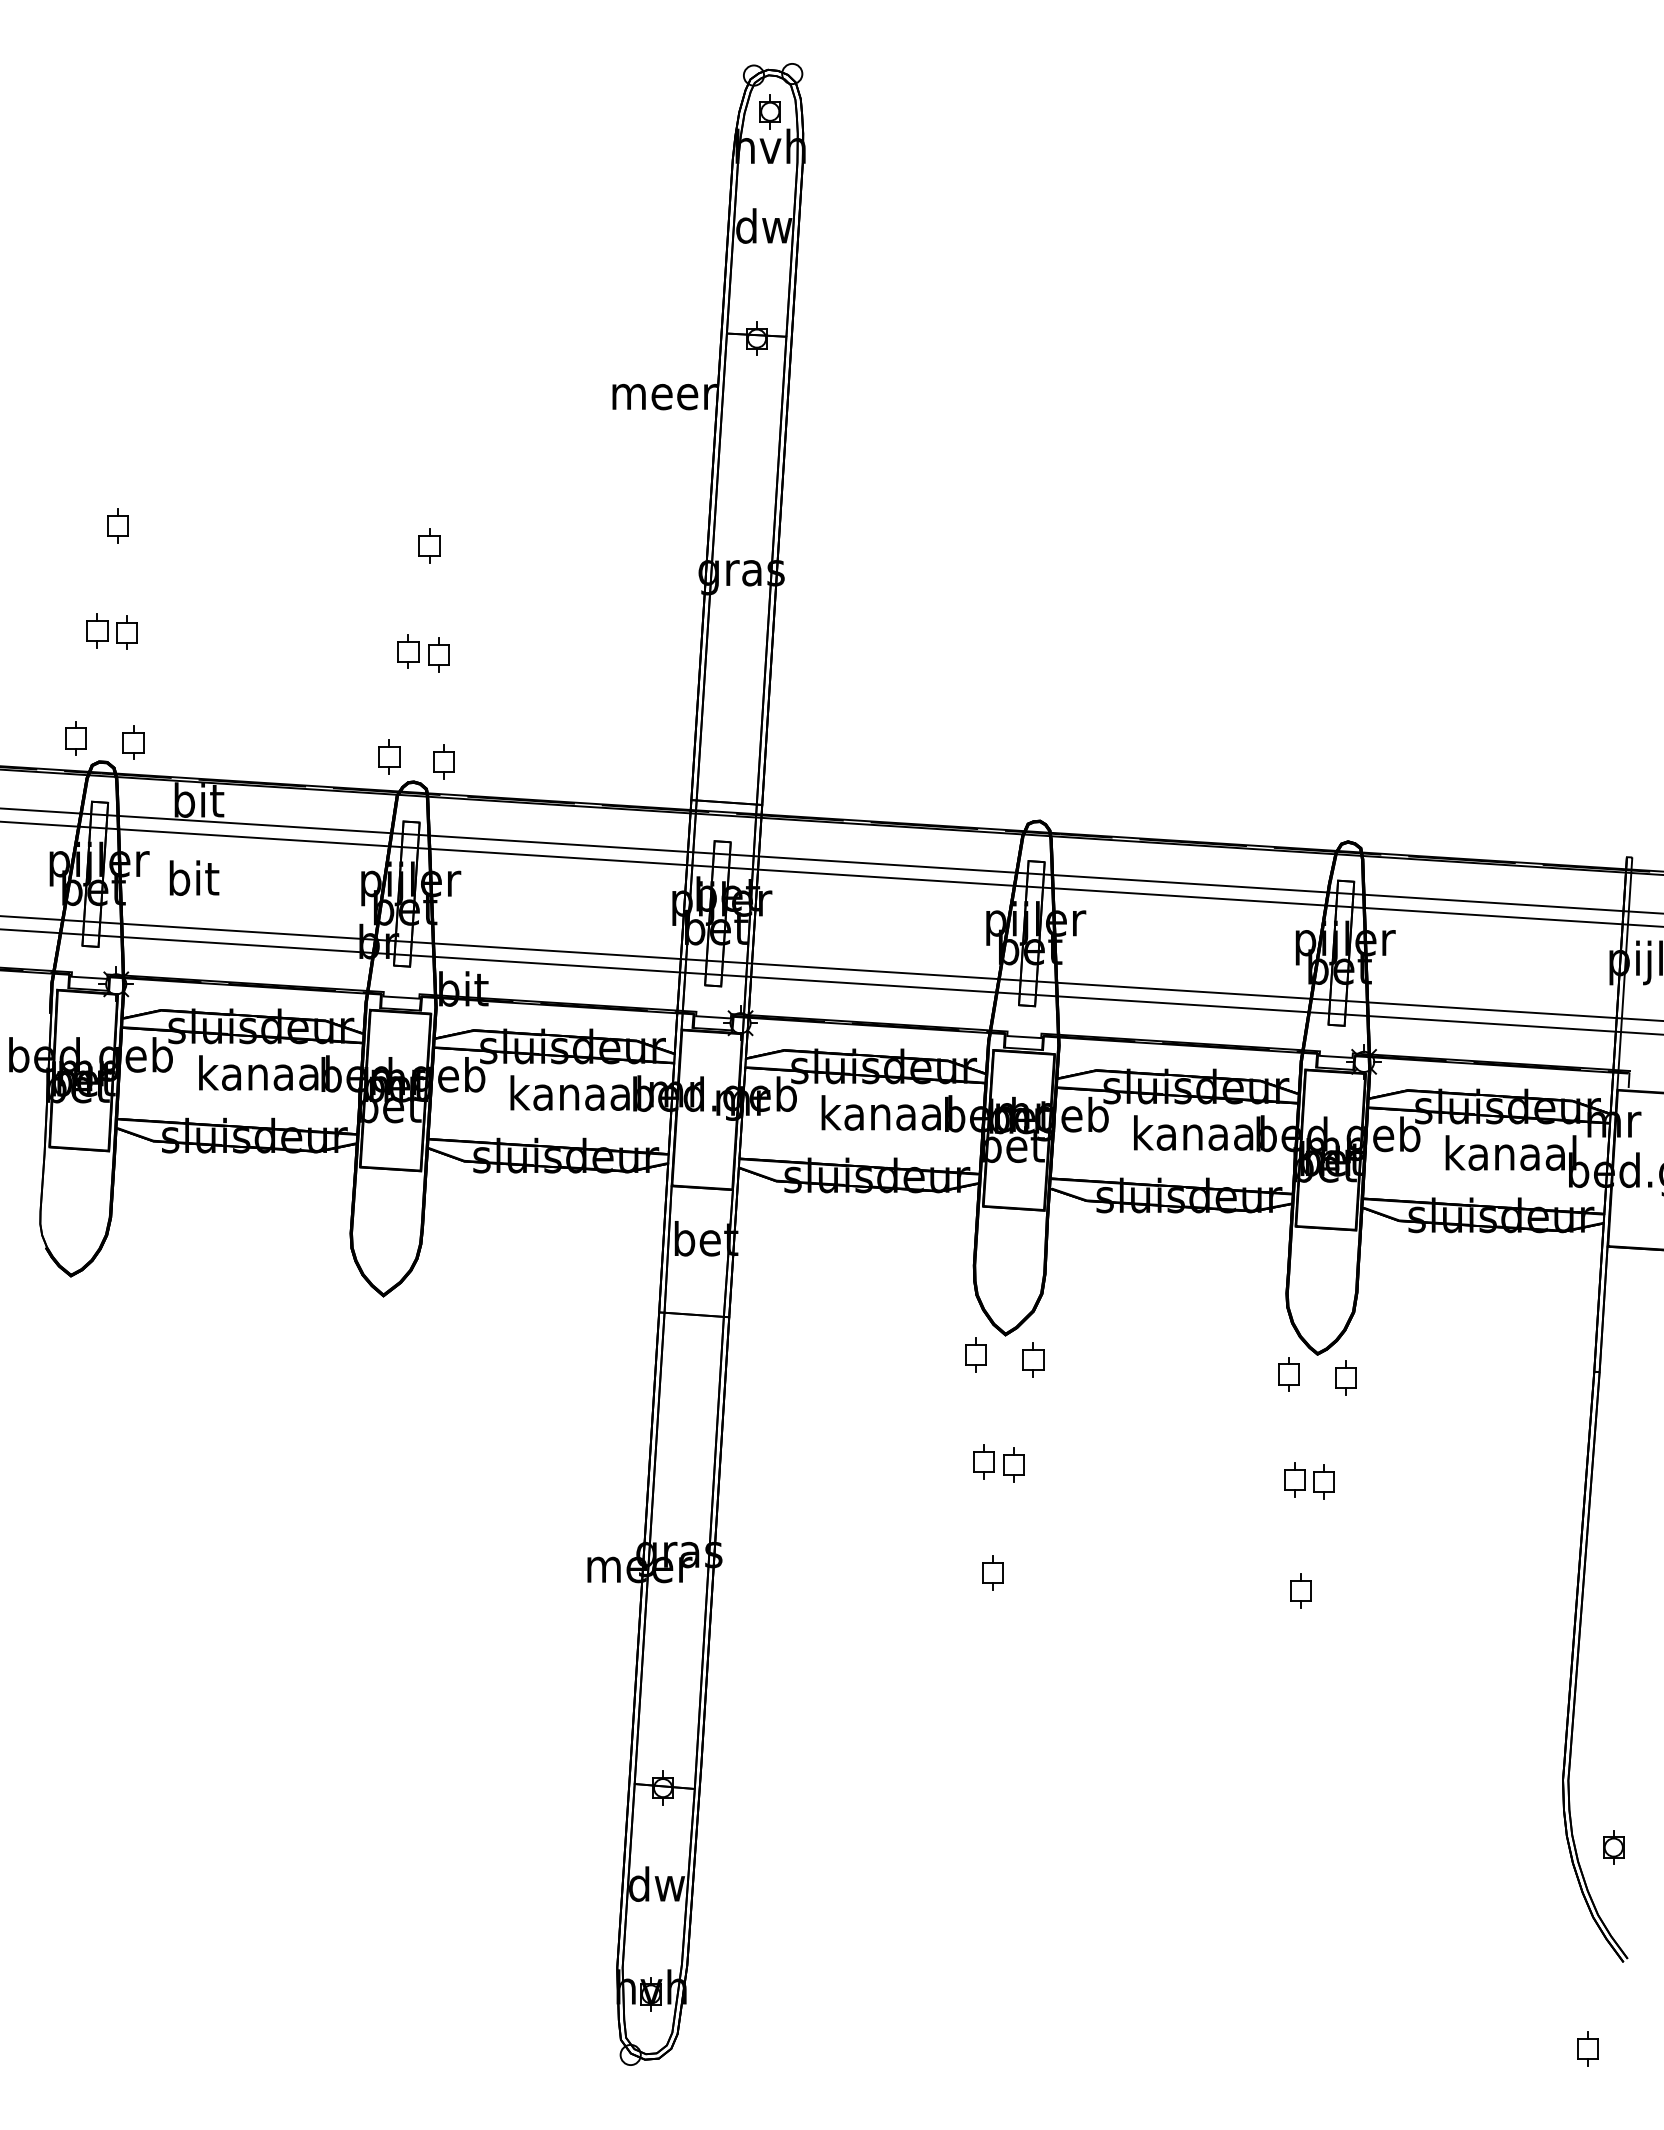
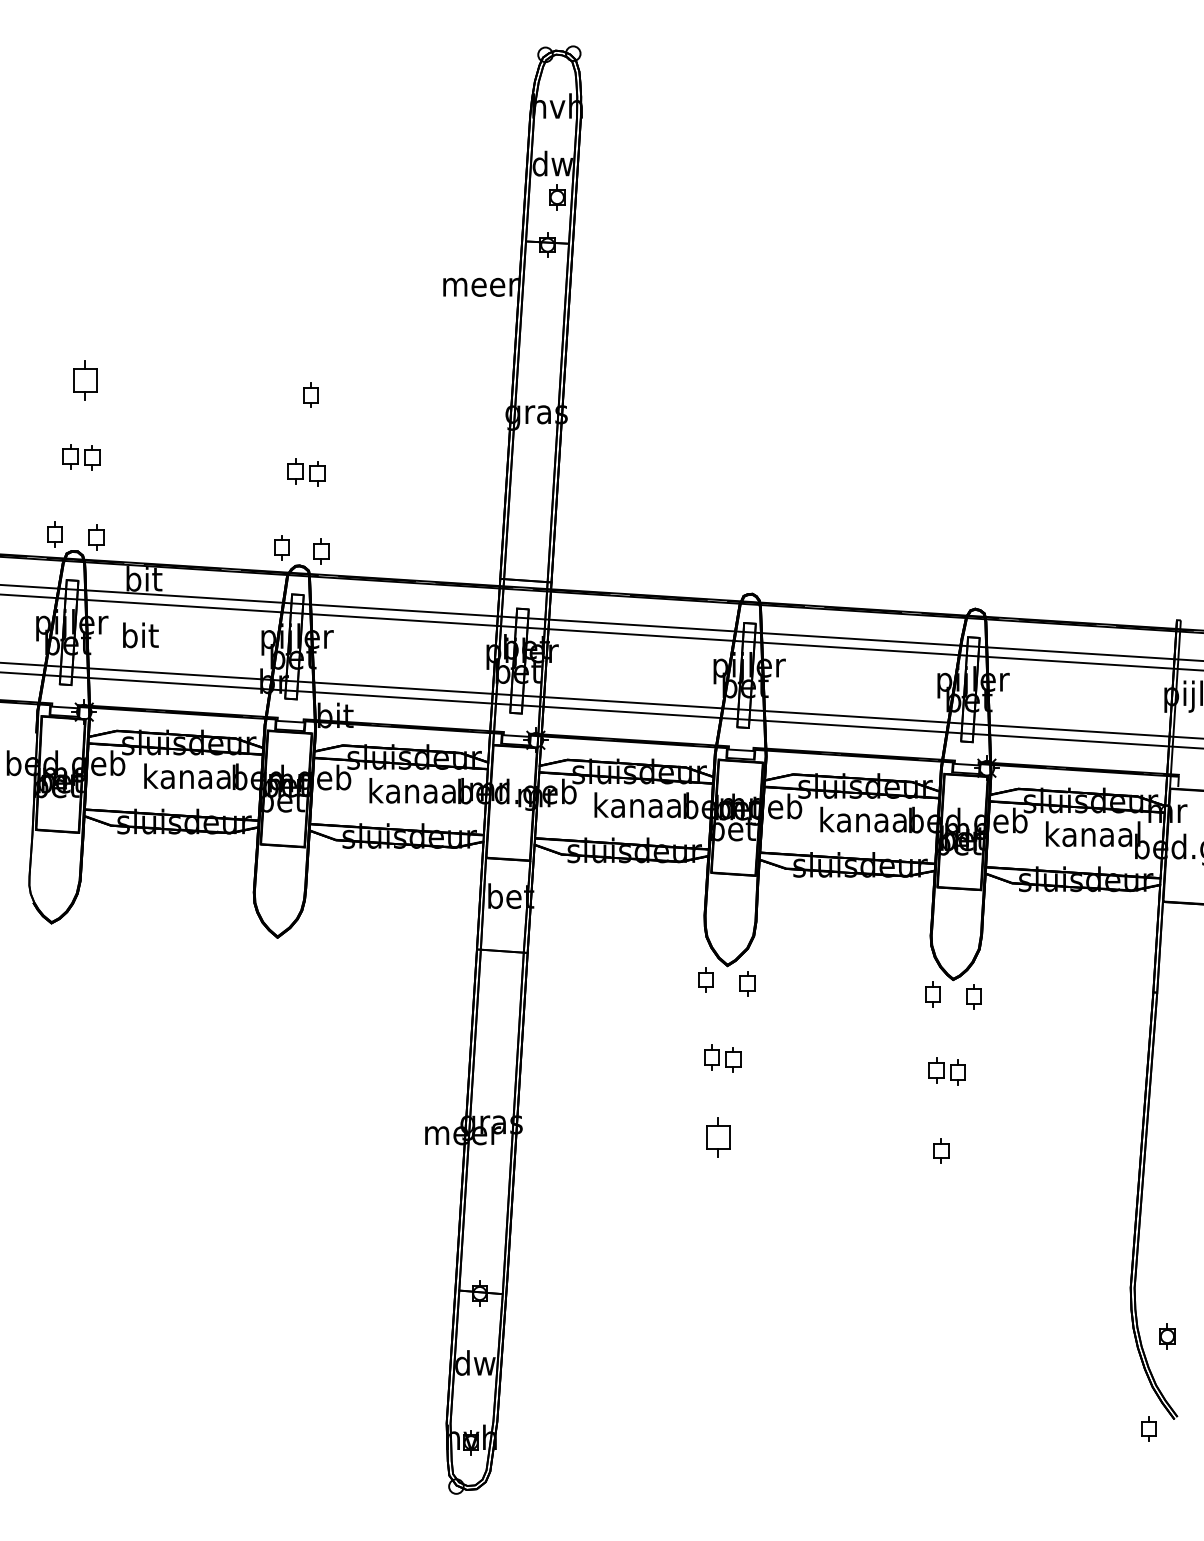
part: (769, 111) -> (556, 197), moved
part: (117, 525) -> (85, 380), size x1.6
part: (992, 1572) -> (718, 1137), size x1.6
part: (1587, 2048) -> (1148, 1428), moved

